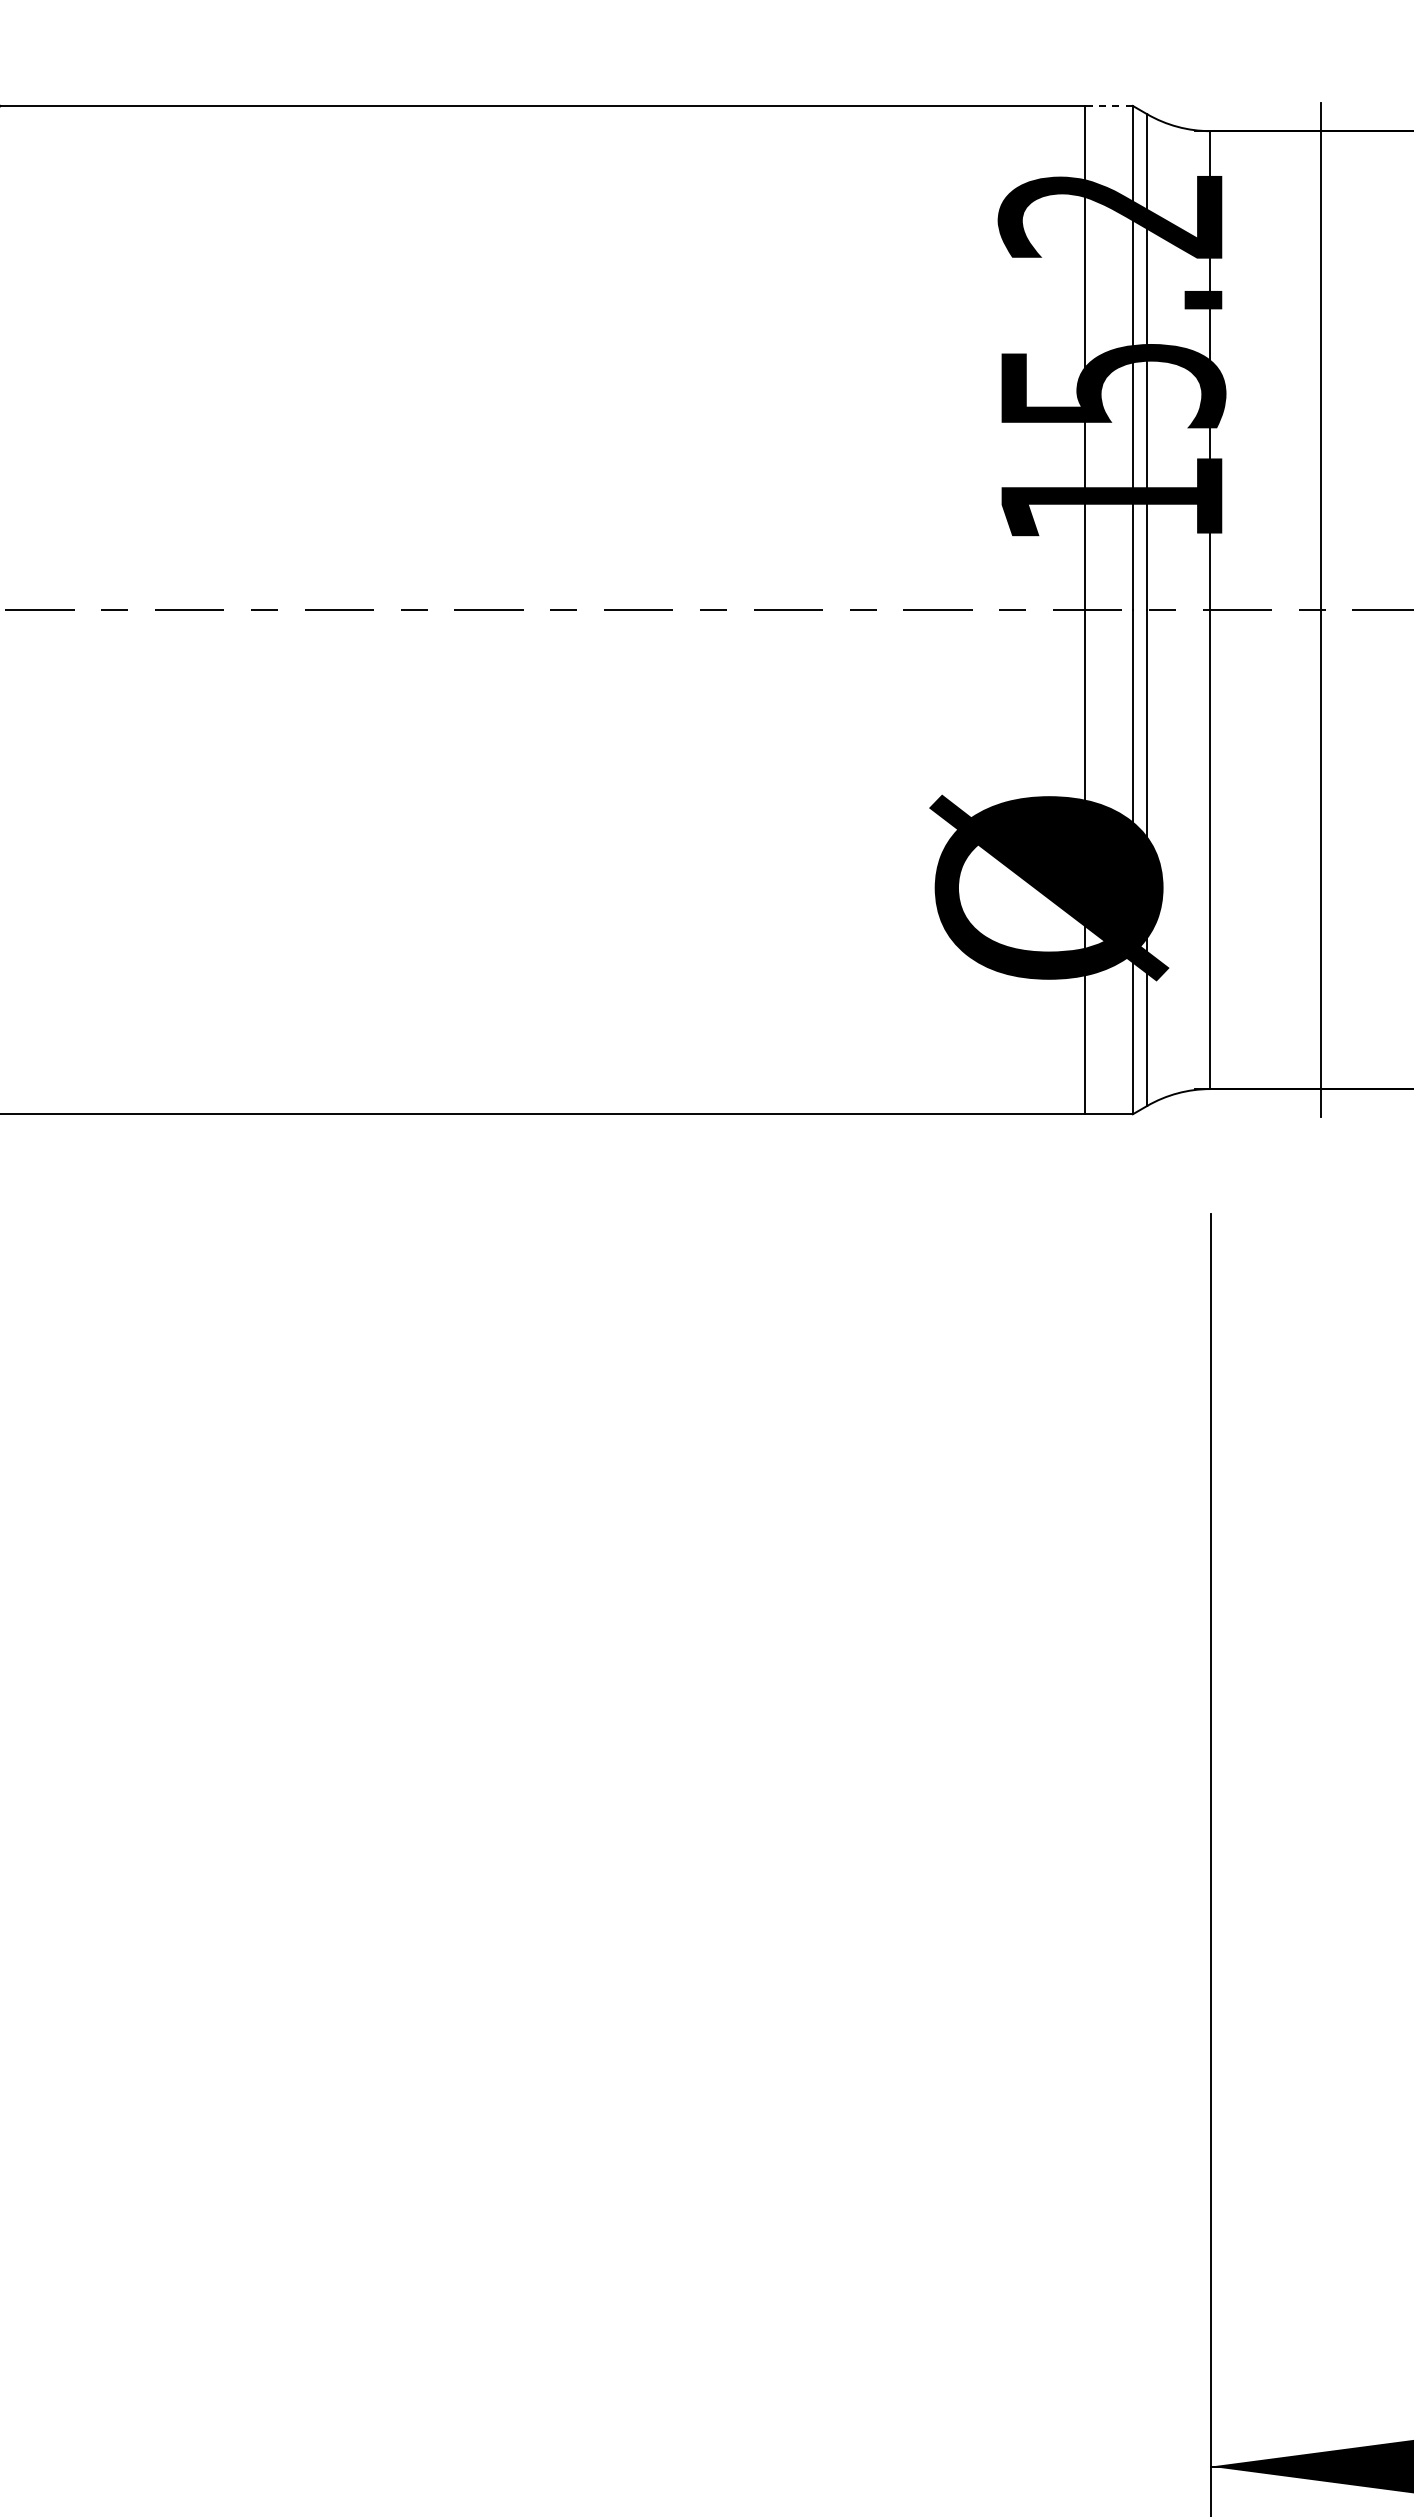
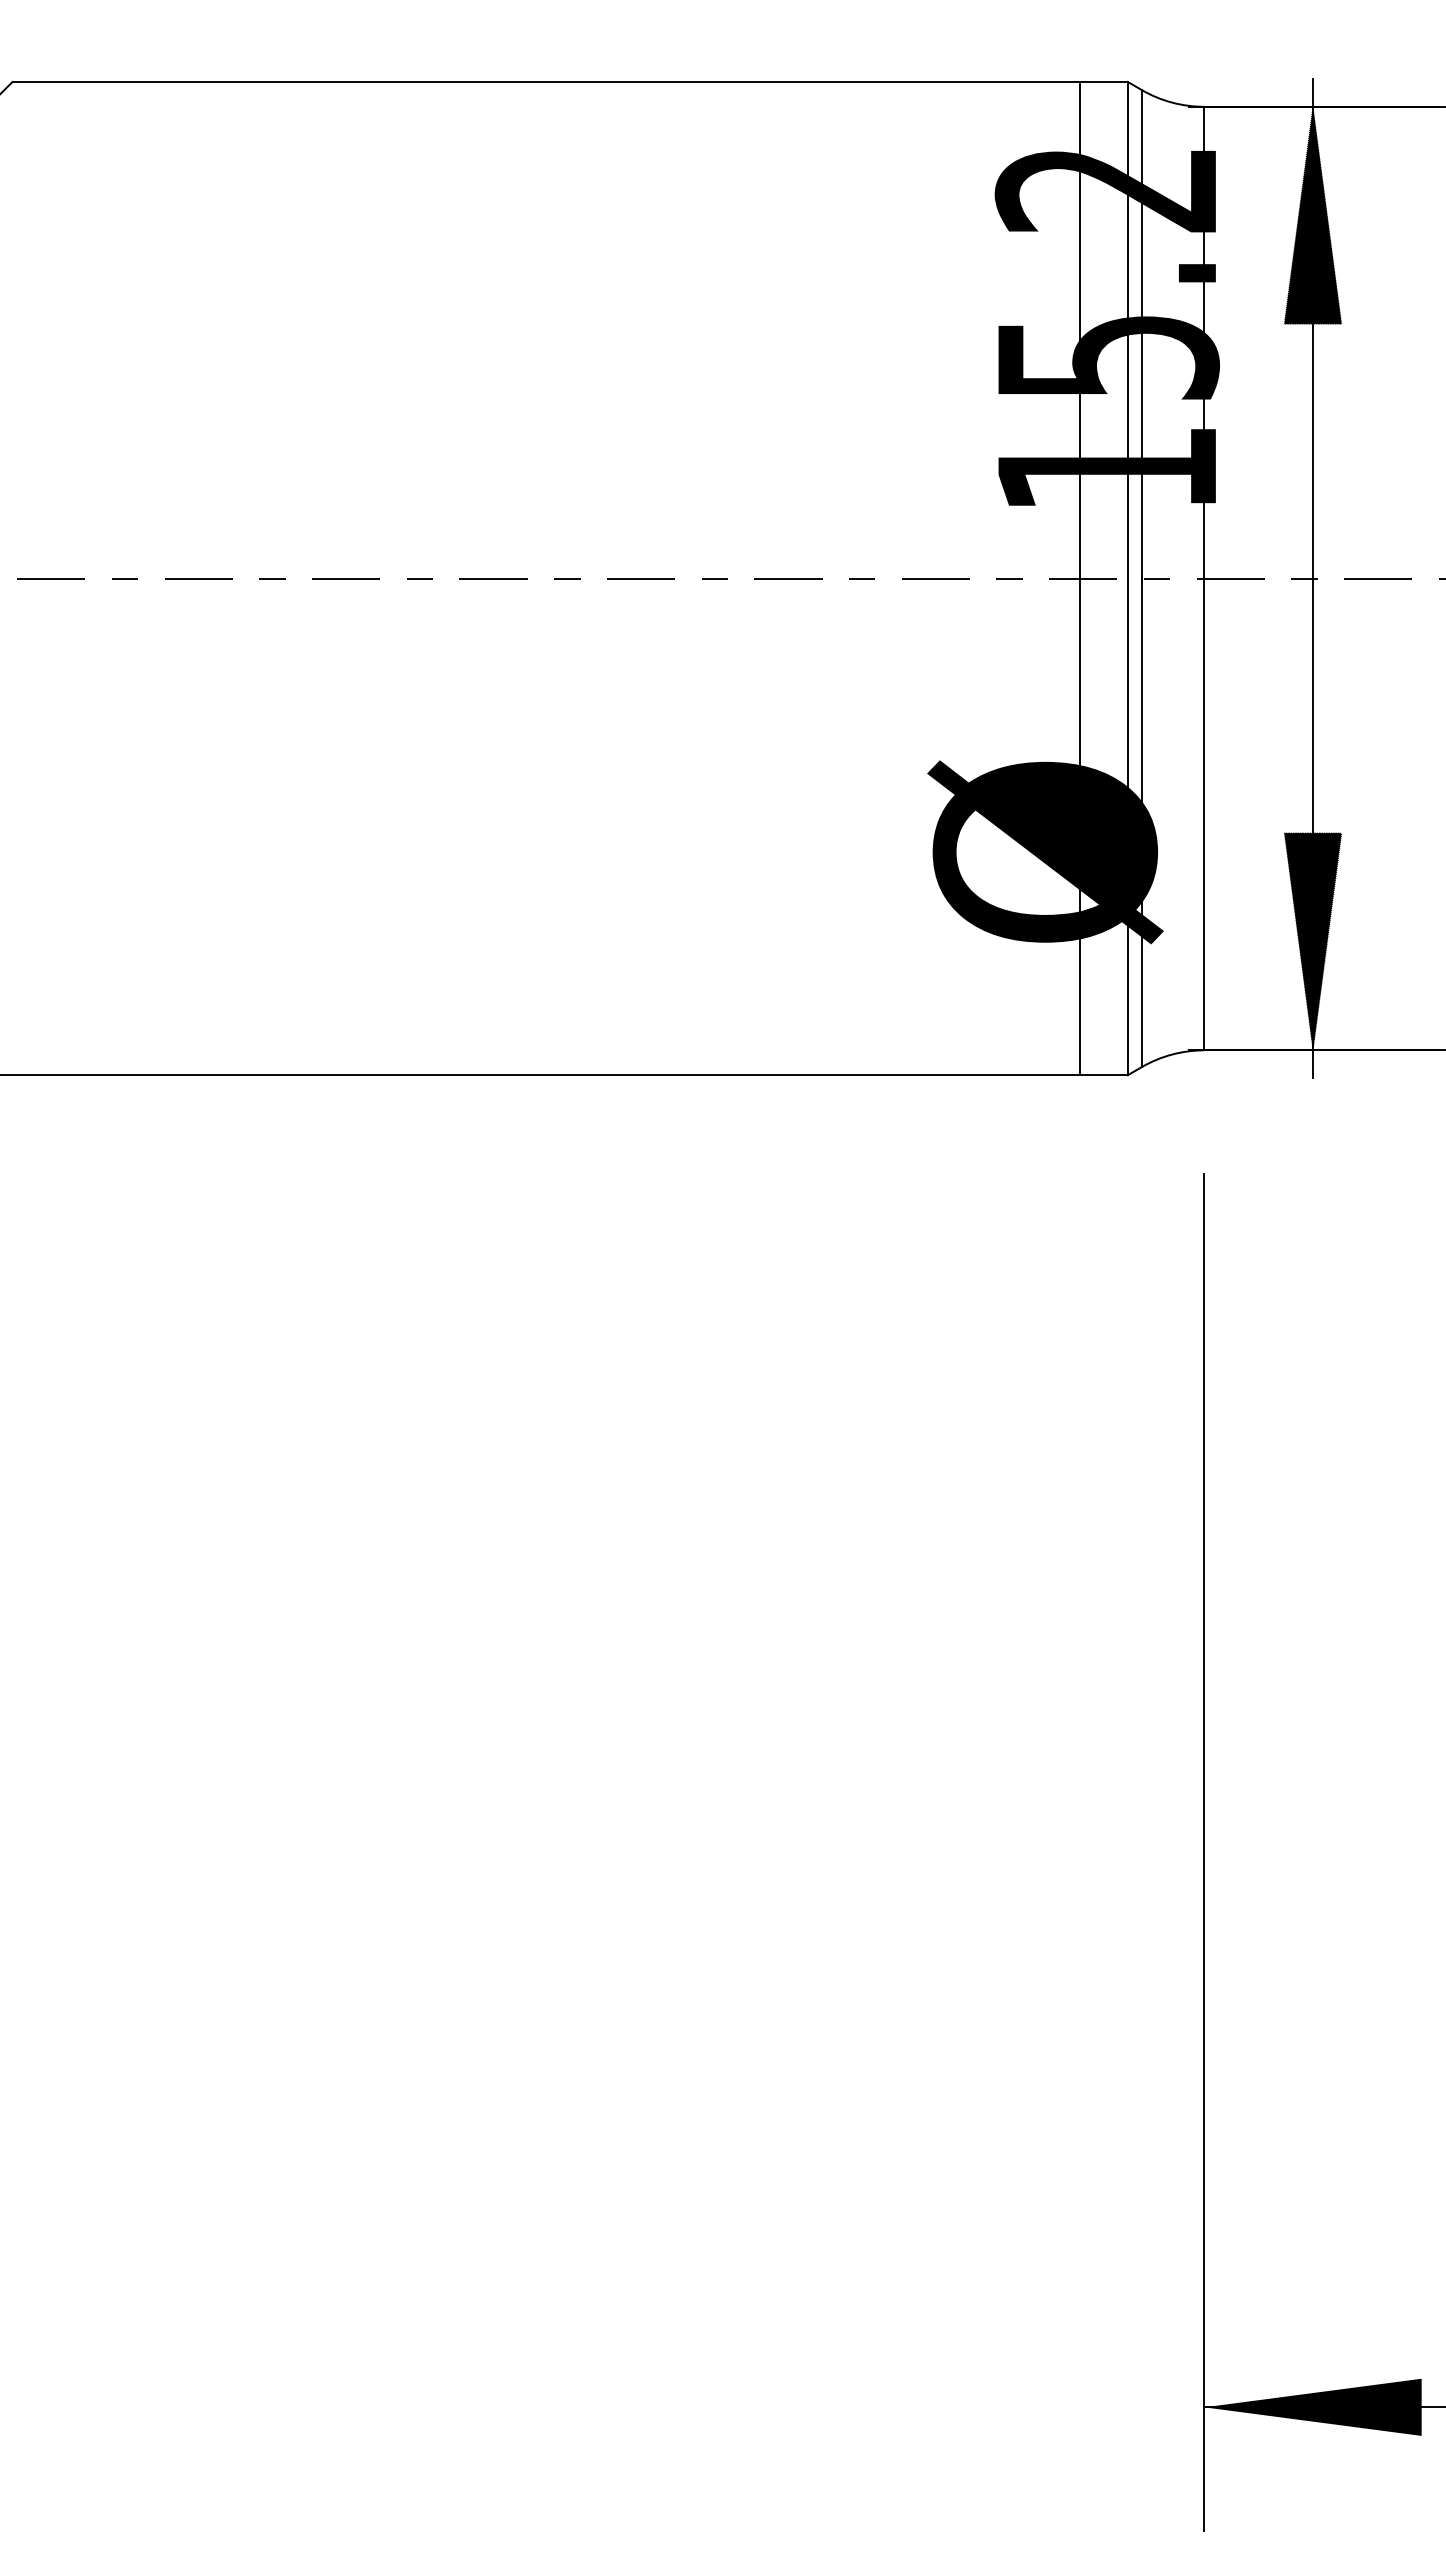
line: (1109, 105) -> (1104, 81), dashed -> solid
hatch: (1320, 241) -> (1312, 215), added
hatch: (1320, 978) -> (1312, 941), added

